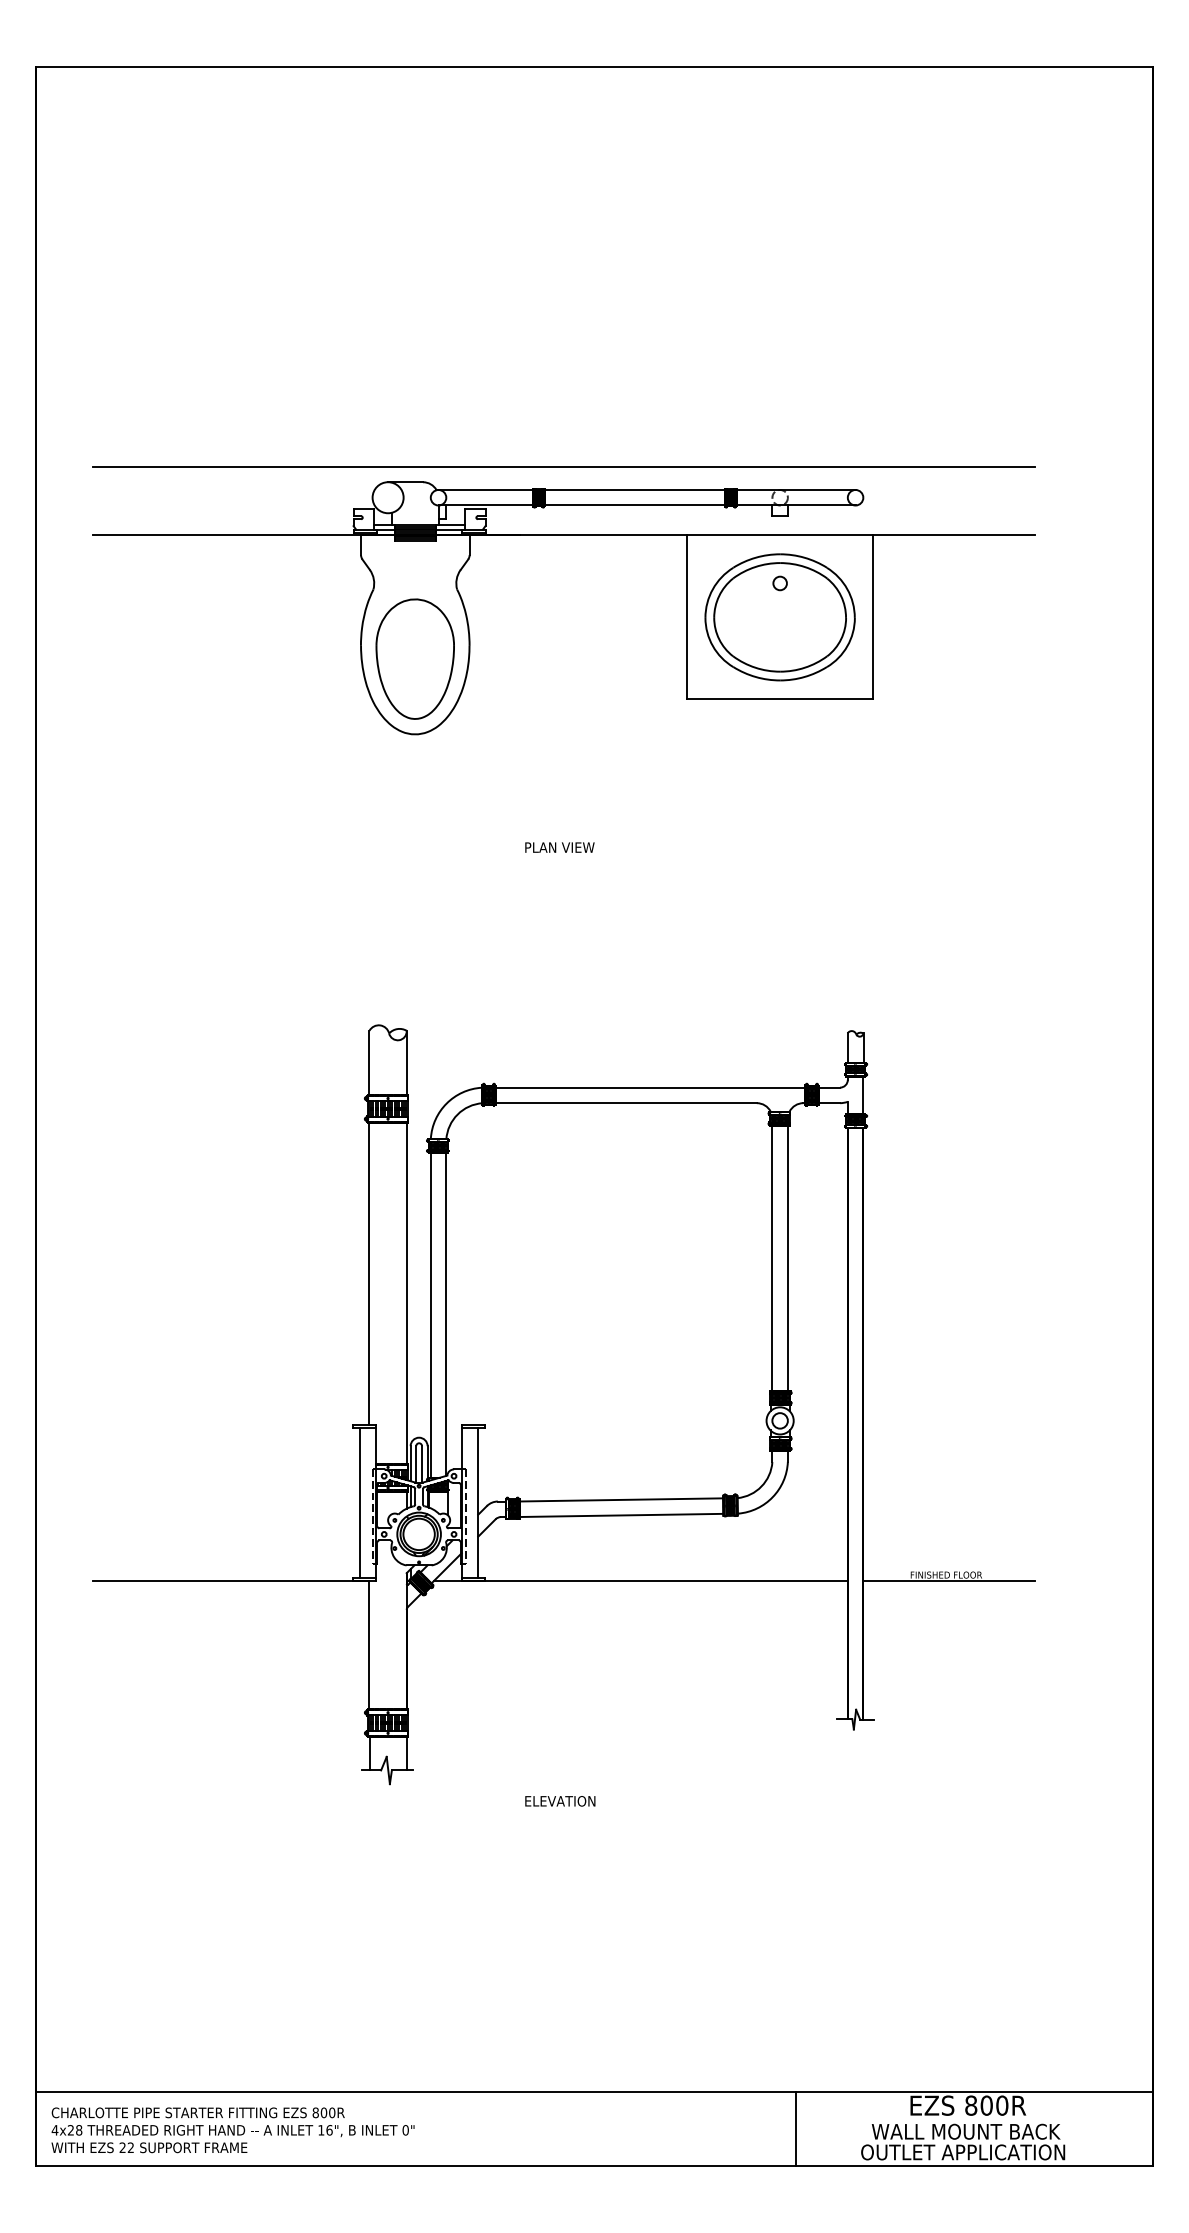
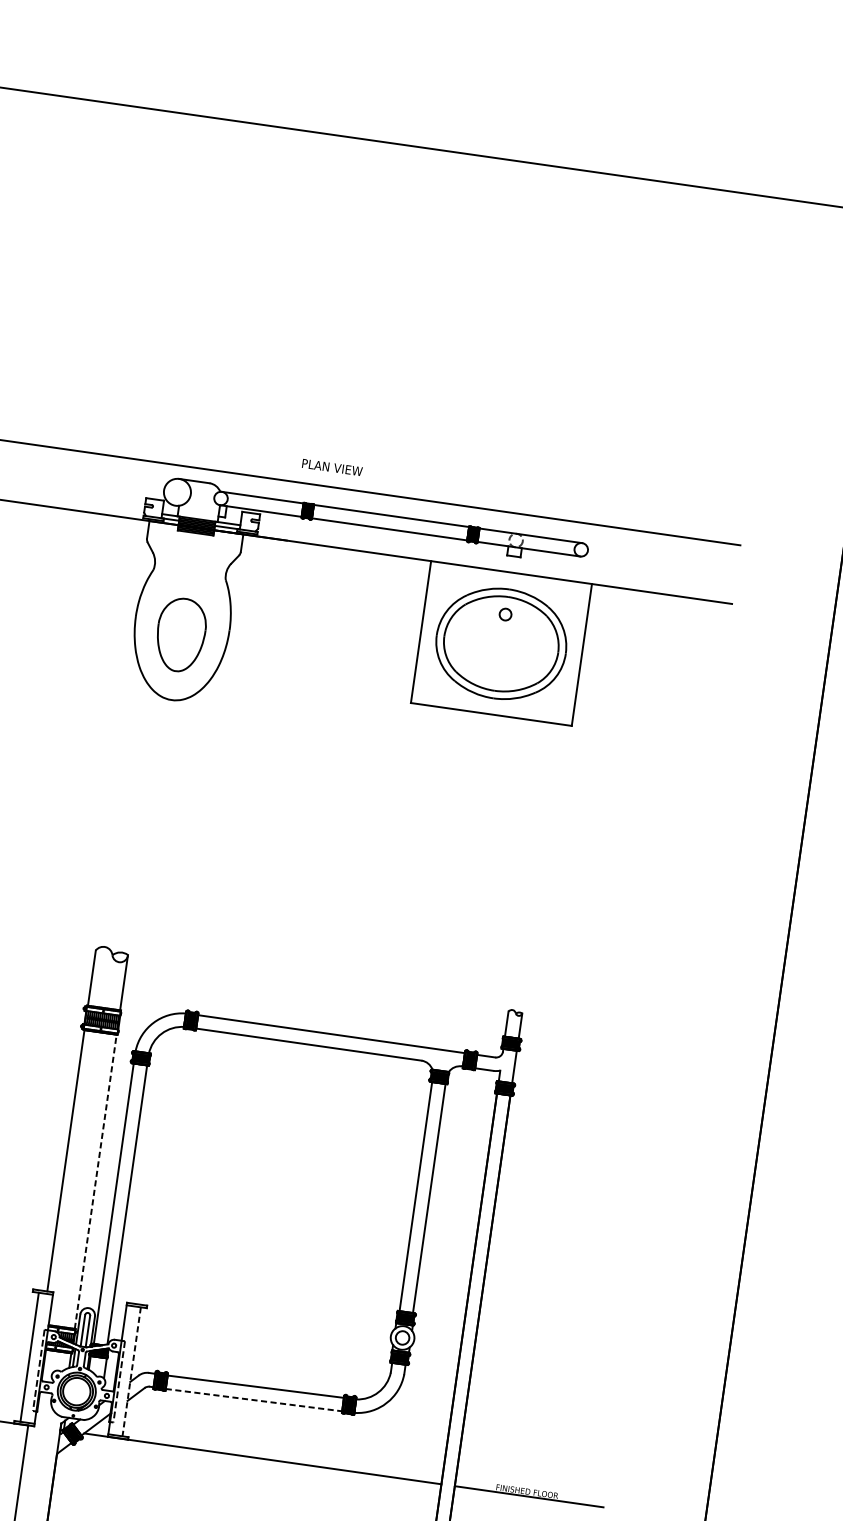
part: (414, 658) -> (180, 634), size x0.7
text: (559, 847) -> (332, 467), moved
line: (406, 1292) -> (95, 1181), solid -> dashed
line: (478, 1503) -> (131, 1372), solid -> dashed
line: (621, 1515) -> (253, 1400), solid -> dashed

